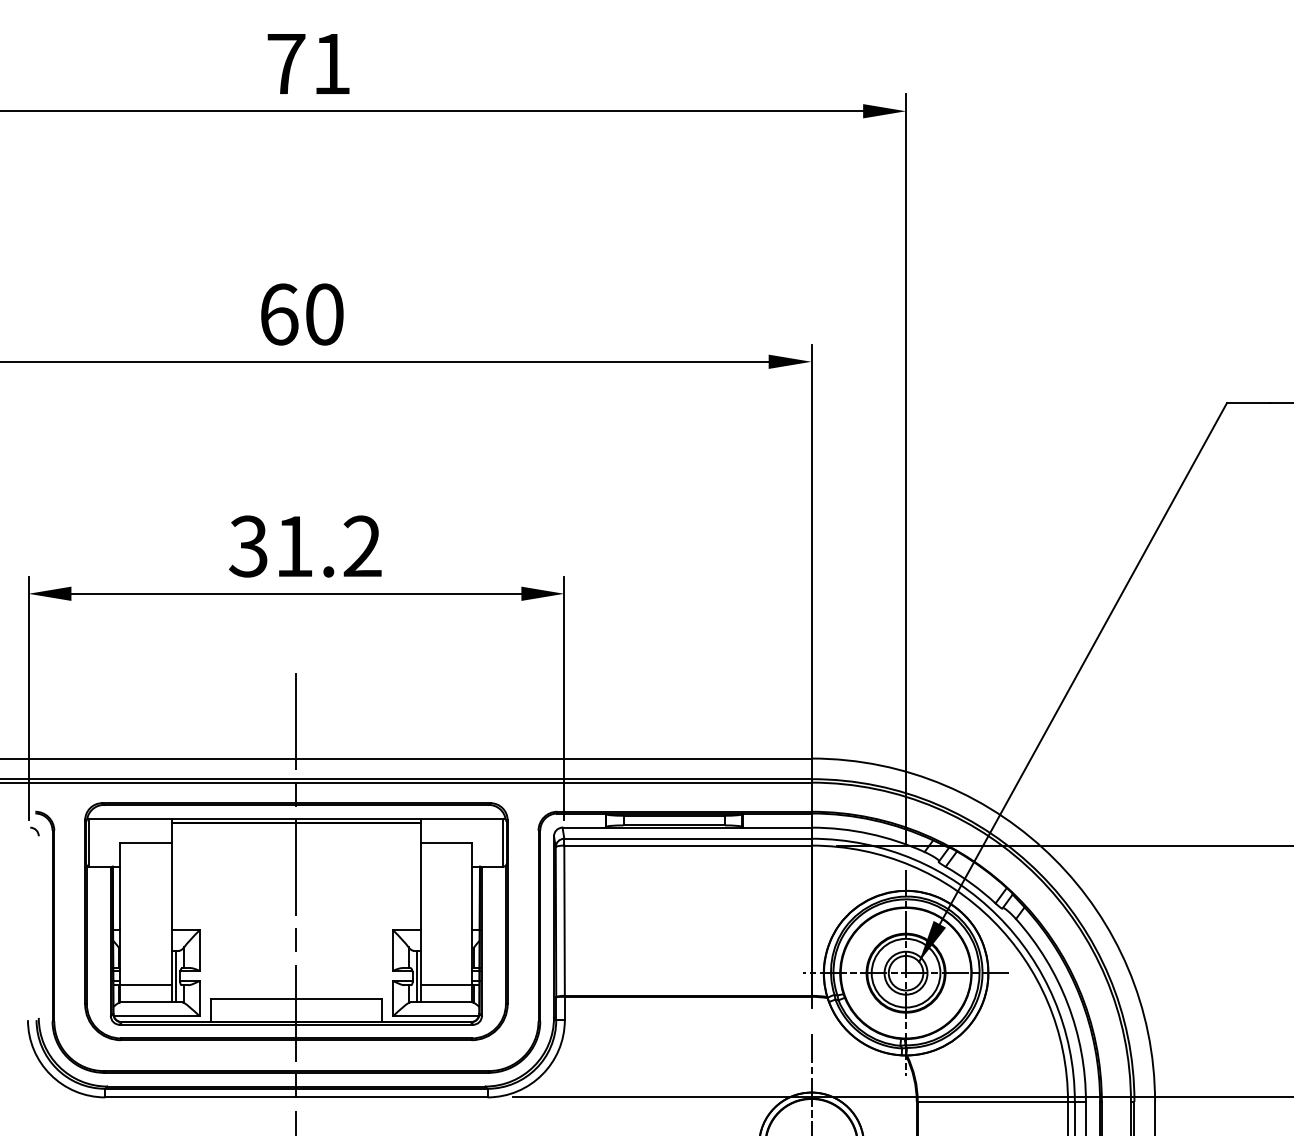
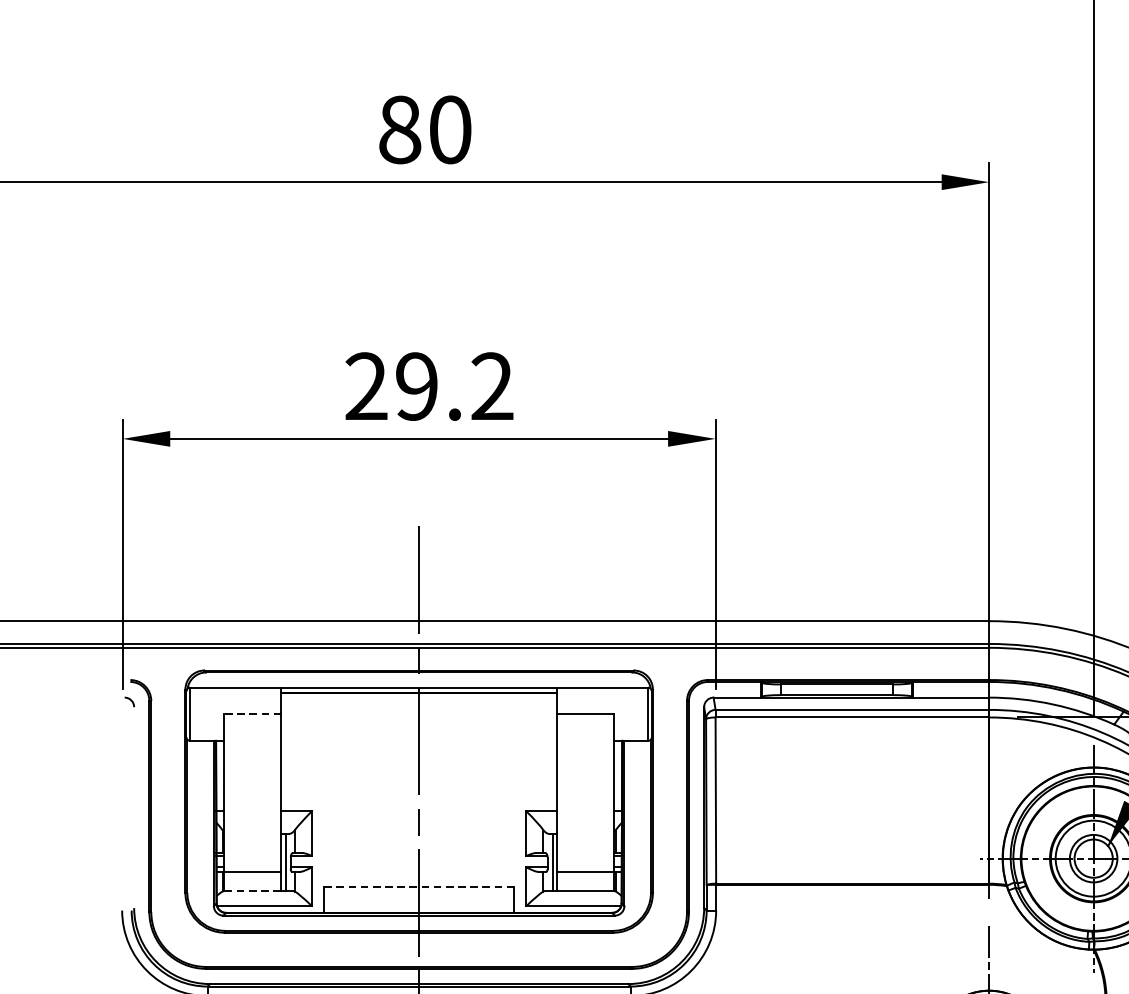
text: (279, 314) -> (400, 129), 60 -> 80
text: (270, 546) -> (390, 386), 31.2 -> 29.2
line: (146, 842) -> (253, 714), solid -> dashed
line: (296, 998) -> (419, 886), solid -> dashed
line: (146, 1002) -> (253, 891), solid -> dashed

